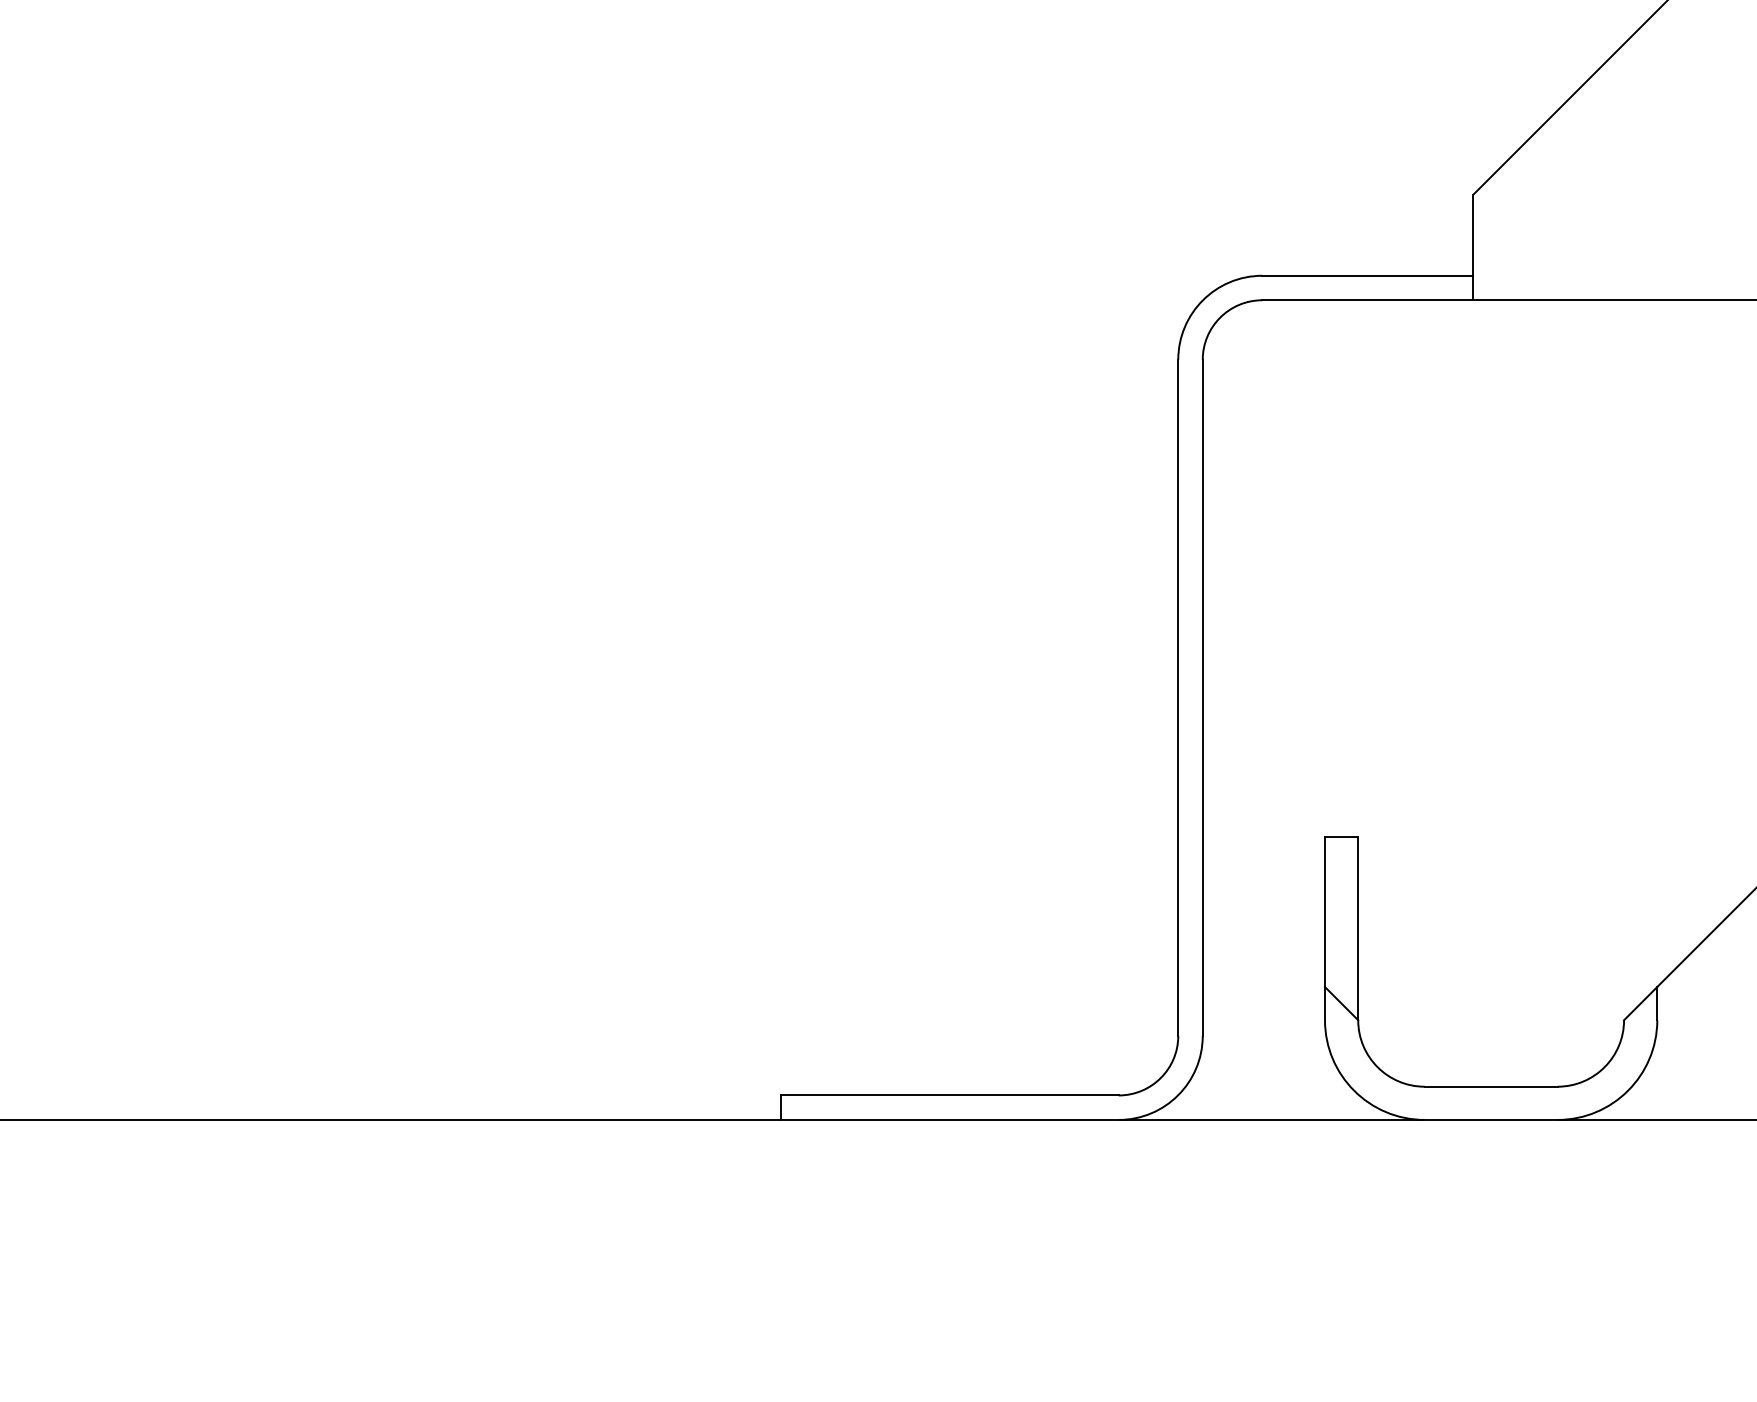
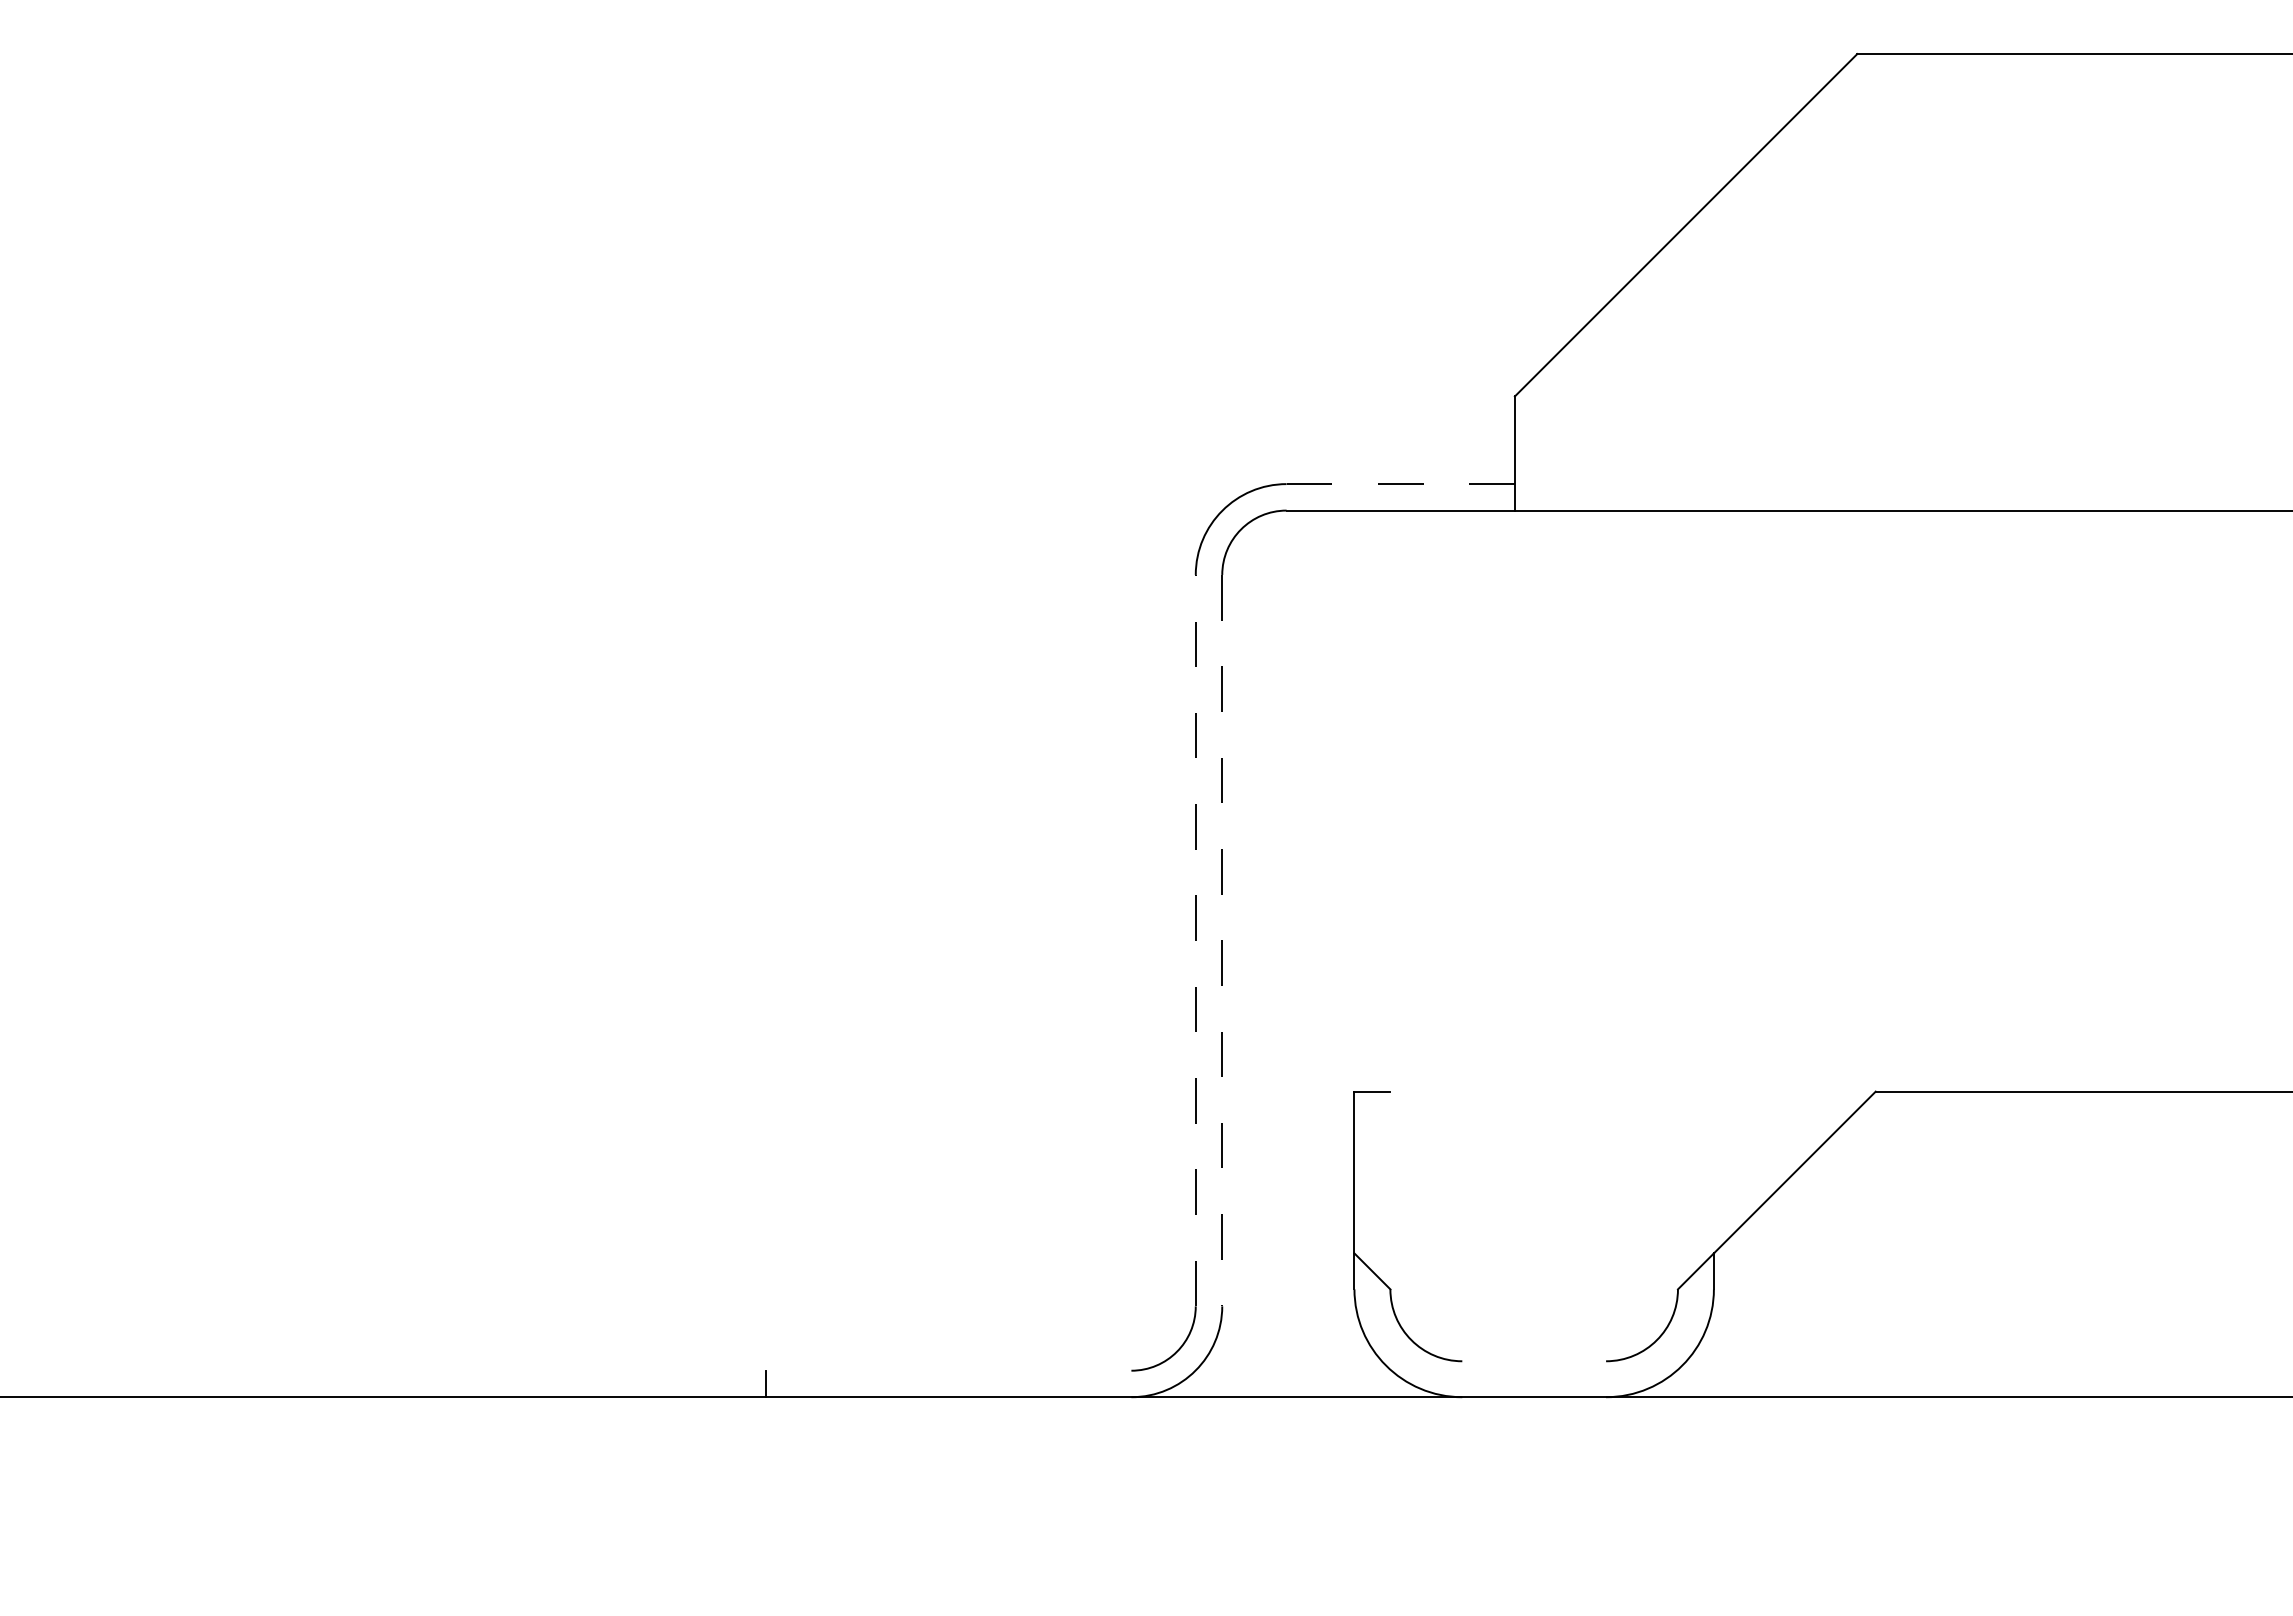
line: (1368, 276) -> (1401, 484), solid -> dashed
line: (1178, 697) -> (1195, 940), solid -> dashed
line: (1202, 697) -> (1222, 940), solid -> dashed
line: (1358, 928) -> (1390, 1190), removed
line: (1491, 1086) -> (1534, 1361), removed
line: (949, 1095) -> (948, 1370), removed

